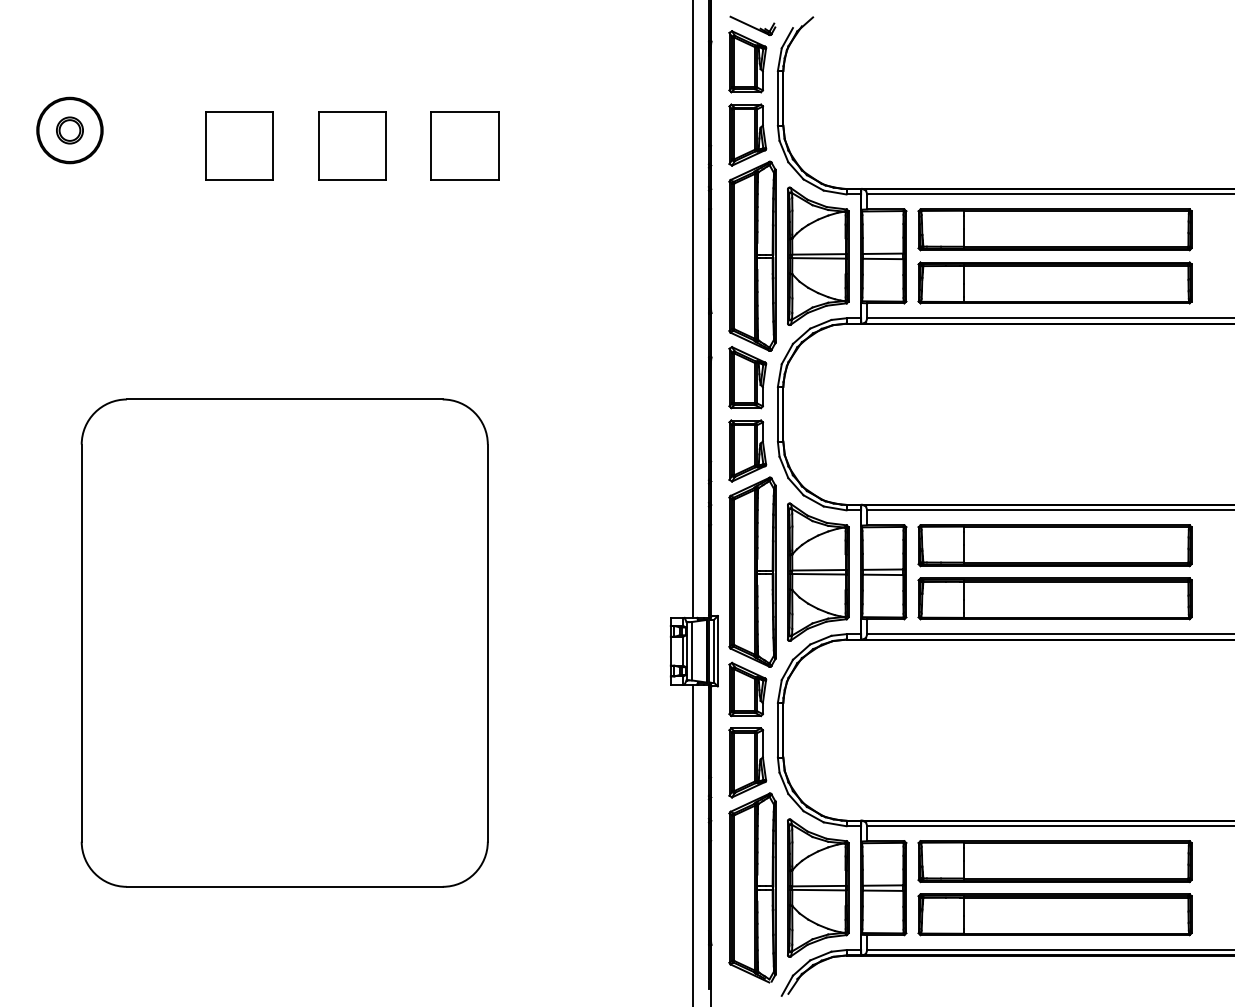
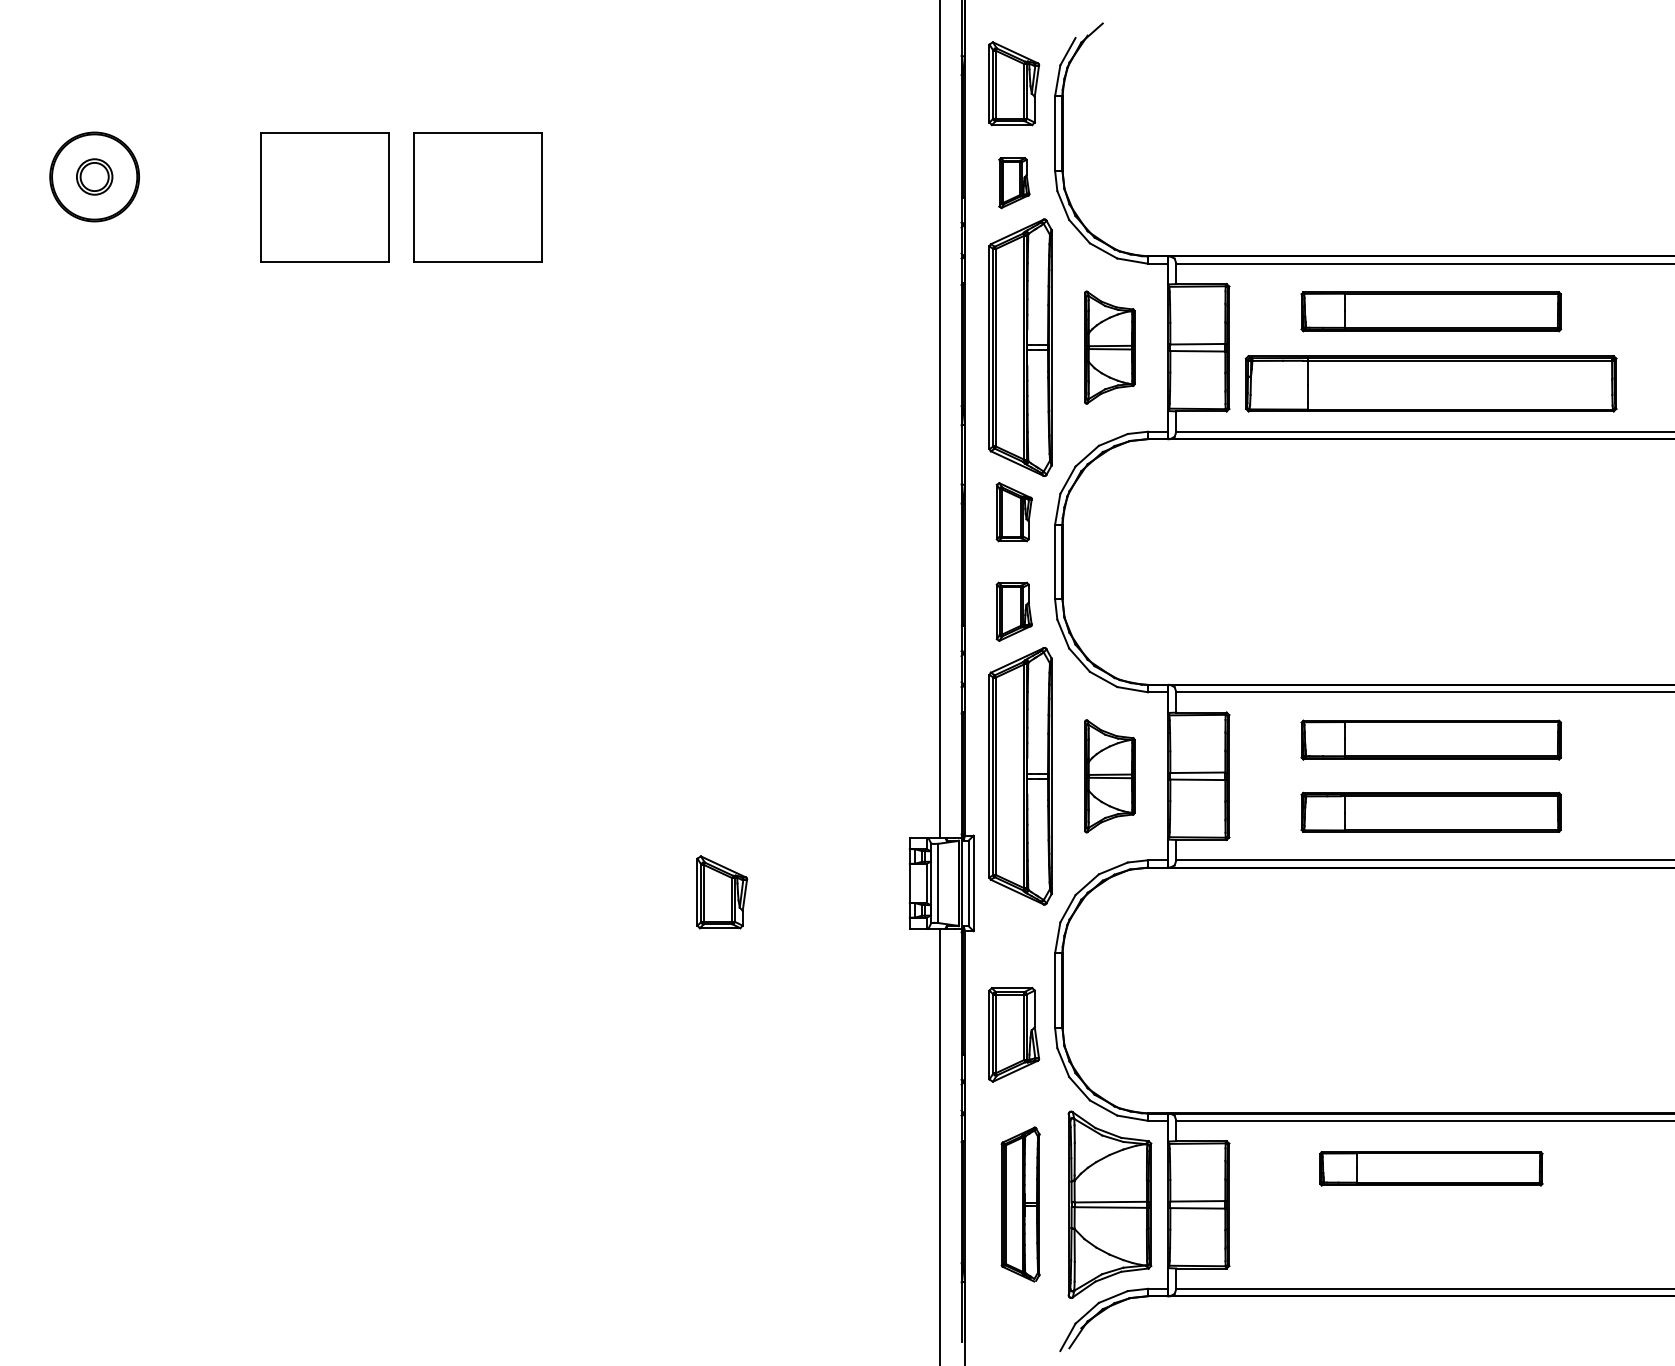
part: (753, 25) -> (1021, 34), removed
part: (747, 134) -> (1014, 182), size x0.6
part: (239, 145) -> (324, 197), size x1.4
part: (352, 145) -> (477, 197), size x1.4
part: (464, 145) -> (630, 197), removed
part: (1055, 229) -> (1431, 311), size x0.7
part: (817, 256) -> (1109, 347), size x0.6
part: (747, 377) -> (1014, 511), size x0.7
part: (747, 450) -> (1014, 611), size x0.7
part: (1055, 545) -> (1431, 739), size x0.7
part: (817, 572) -> (1109, 776), size x0.6
part: (1055, 598) -> (1431, 812), size x0.7
part: (284, 643) -> (385, 872), removed
part: (747, 689) -> (722, 892), moved
part: (1055, 861) -> (1431, 1168), size x0.6
part: (752, 887) -> (1020, 1204), size x0.6
part: (1055, 914) -> (1431, 1240), removed

